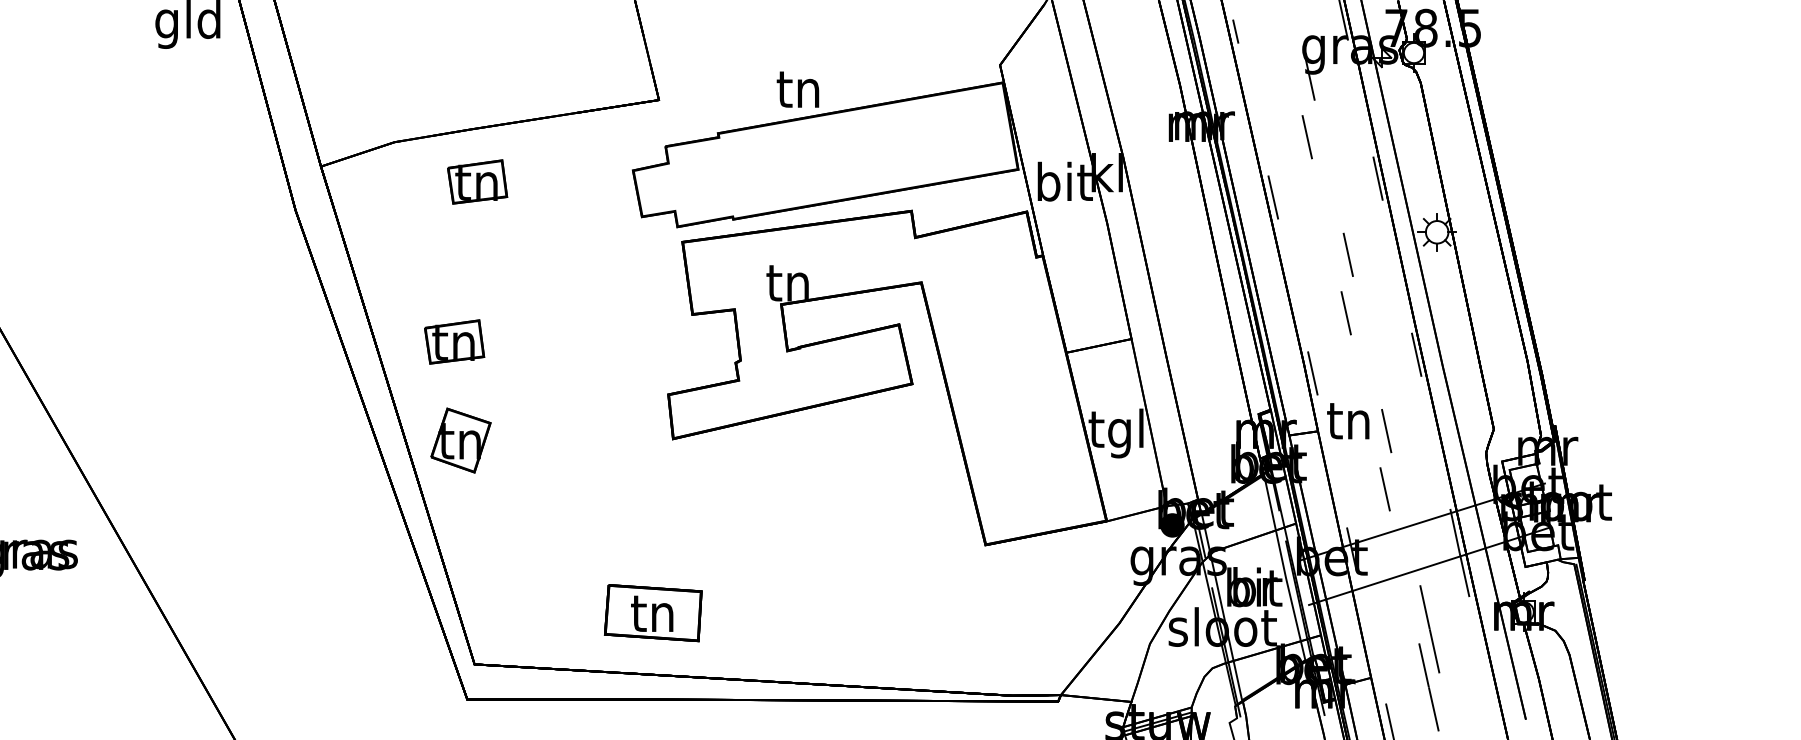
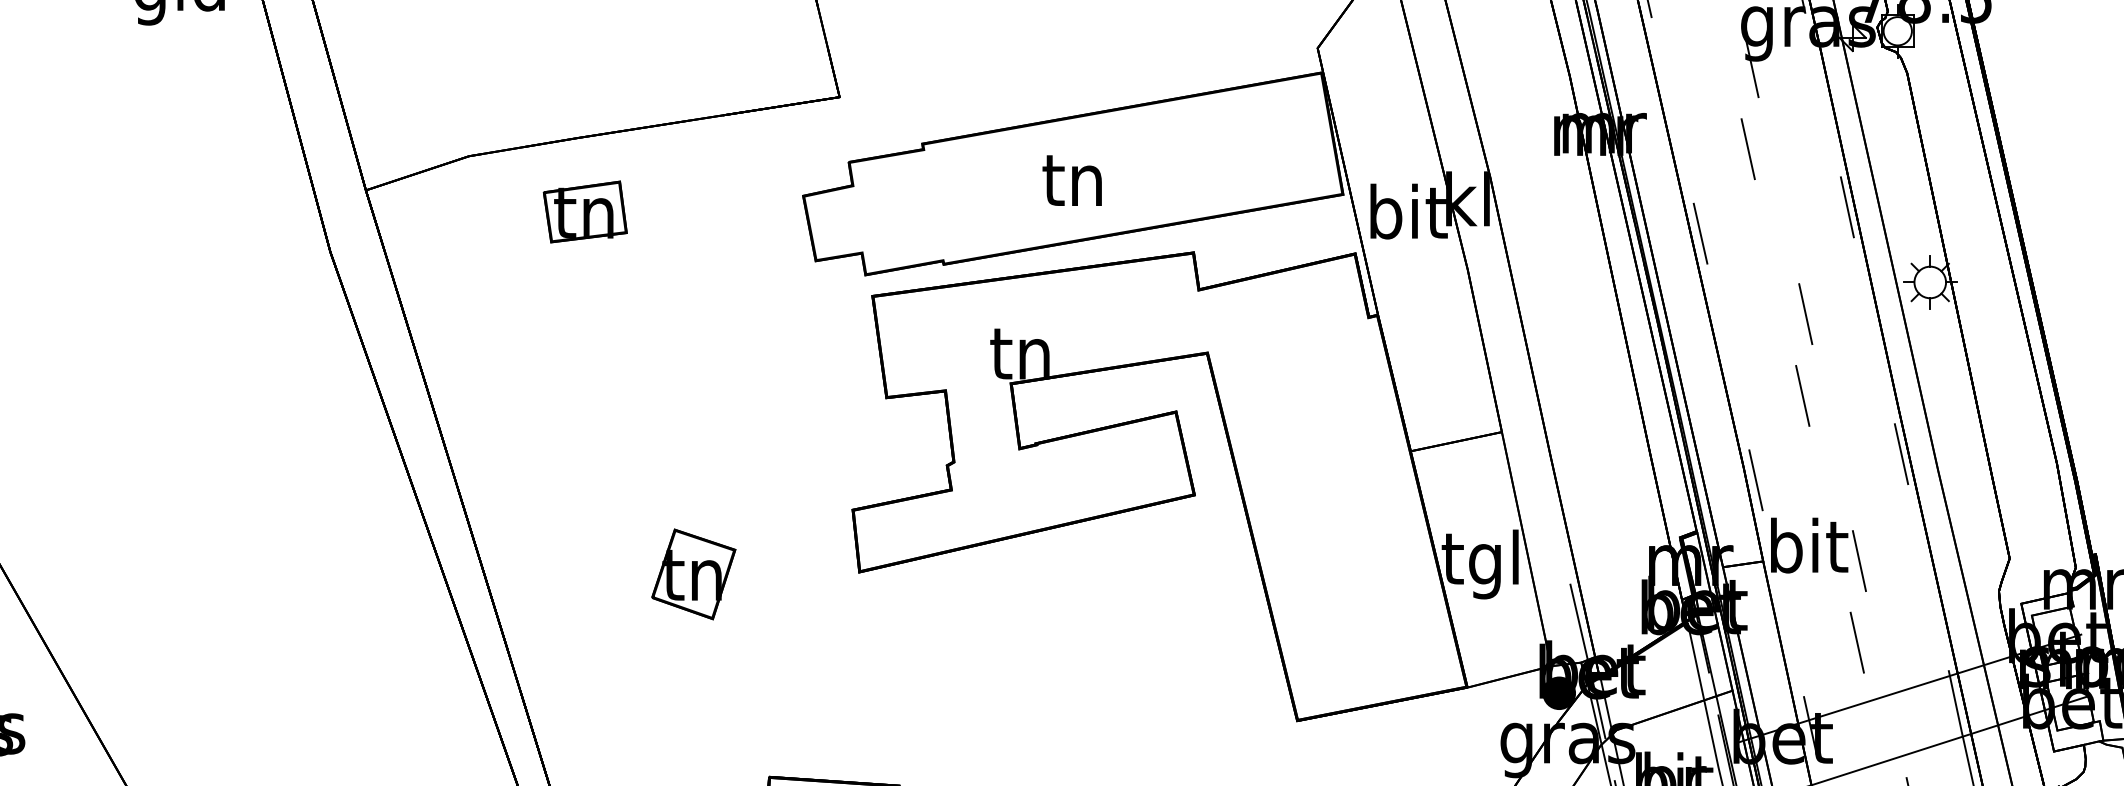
text: (797, 89) -> (1071, 180), moved
part: (454, 341) -> (553, 435), removed
text: (1350, 419) -> (1808, 544), tn -> bit
part: (460, 440) -> (693, 574), moved
line: (1186, 474) -> (1578, 621), added

